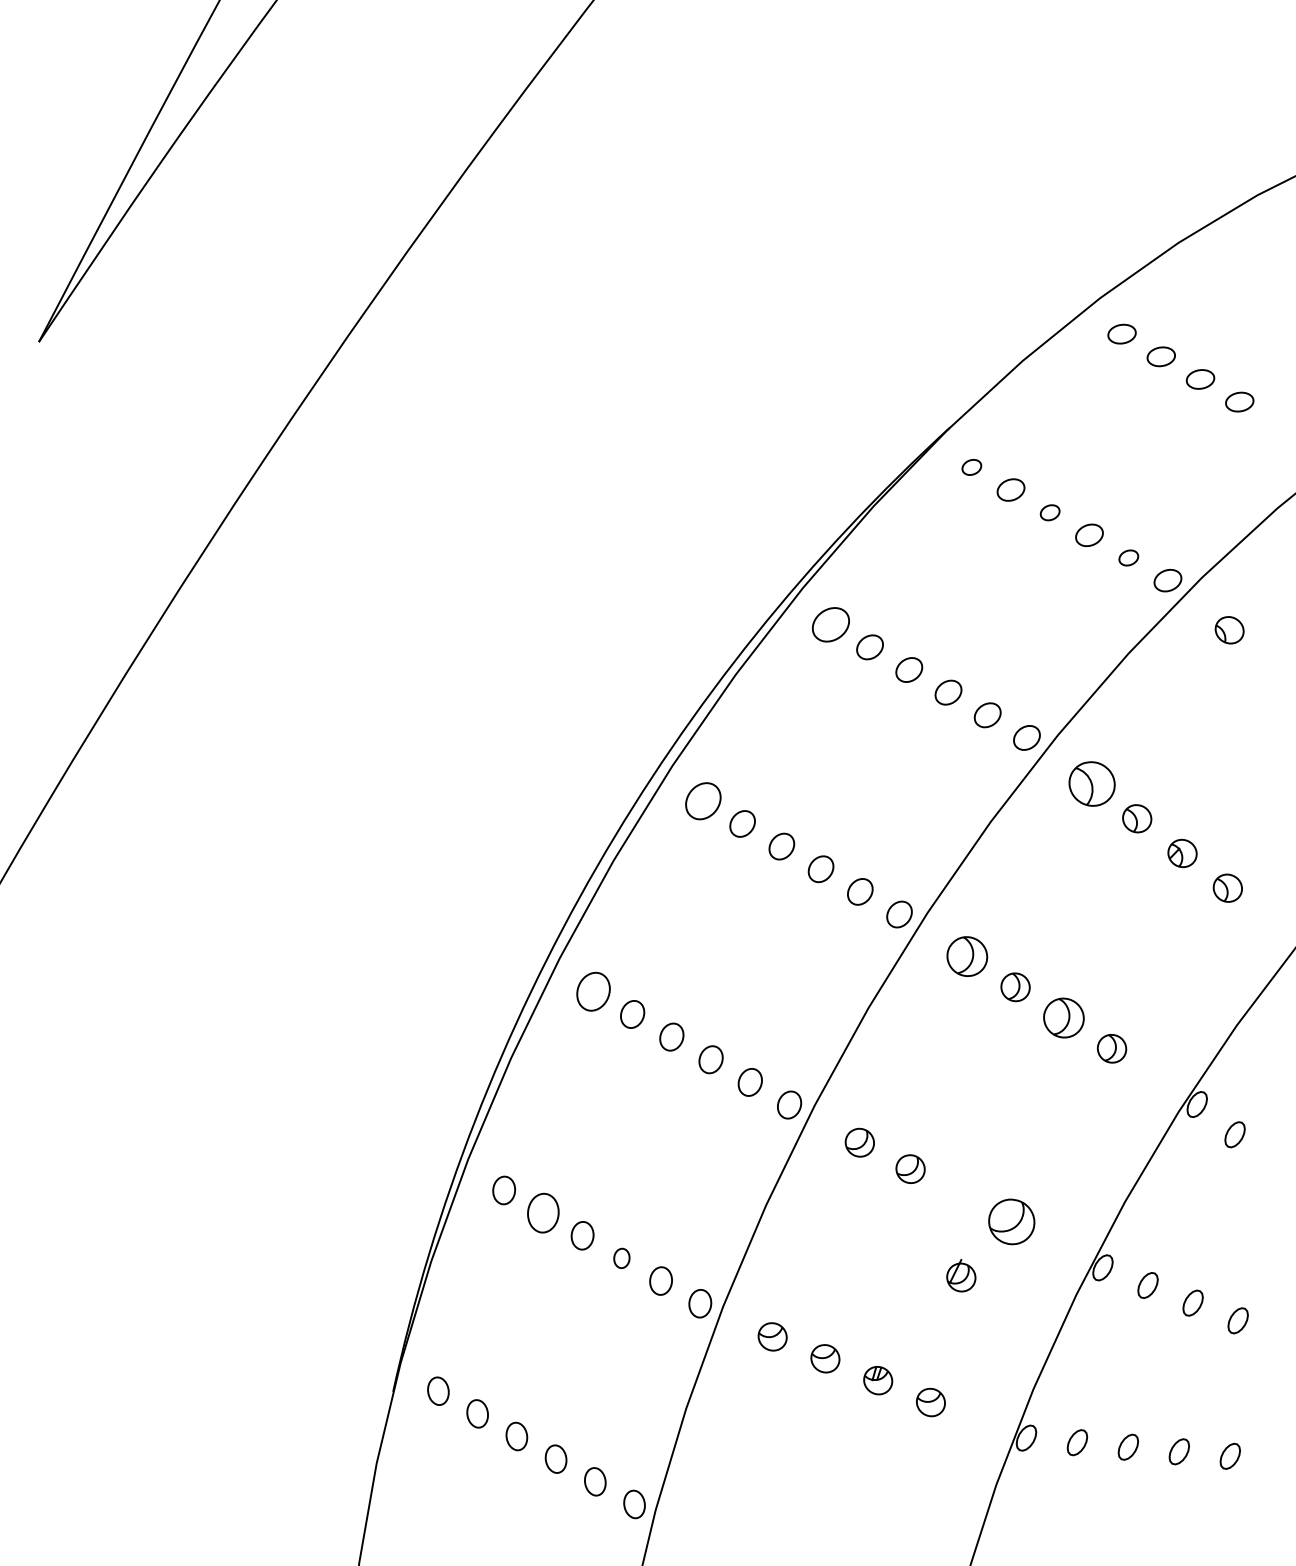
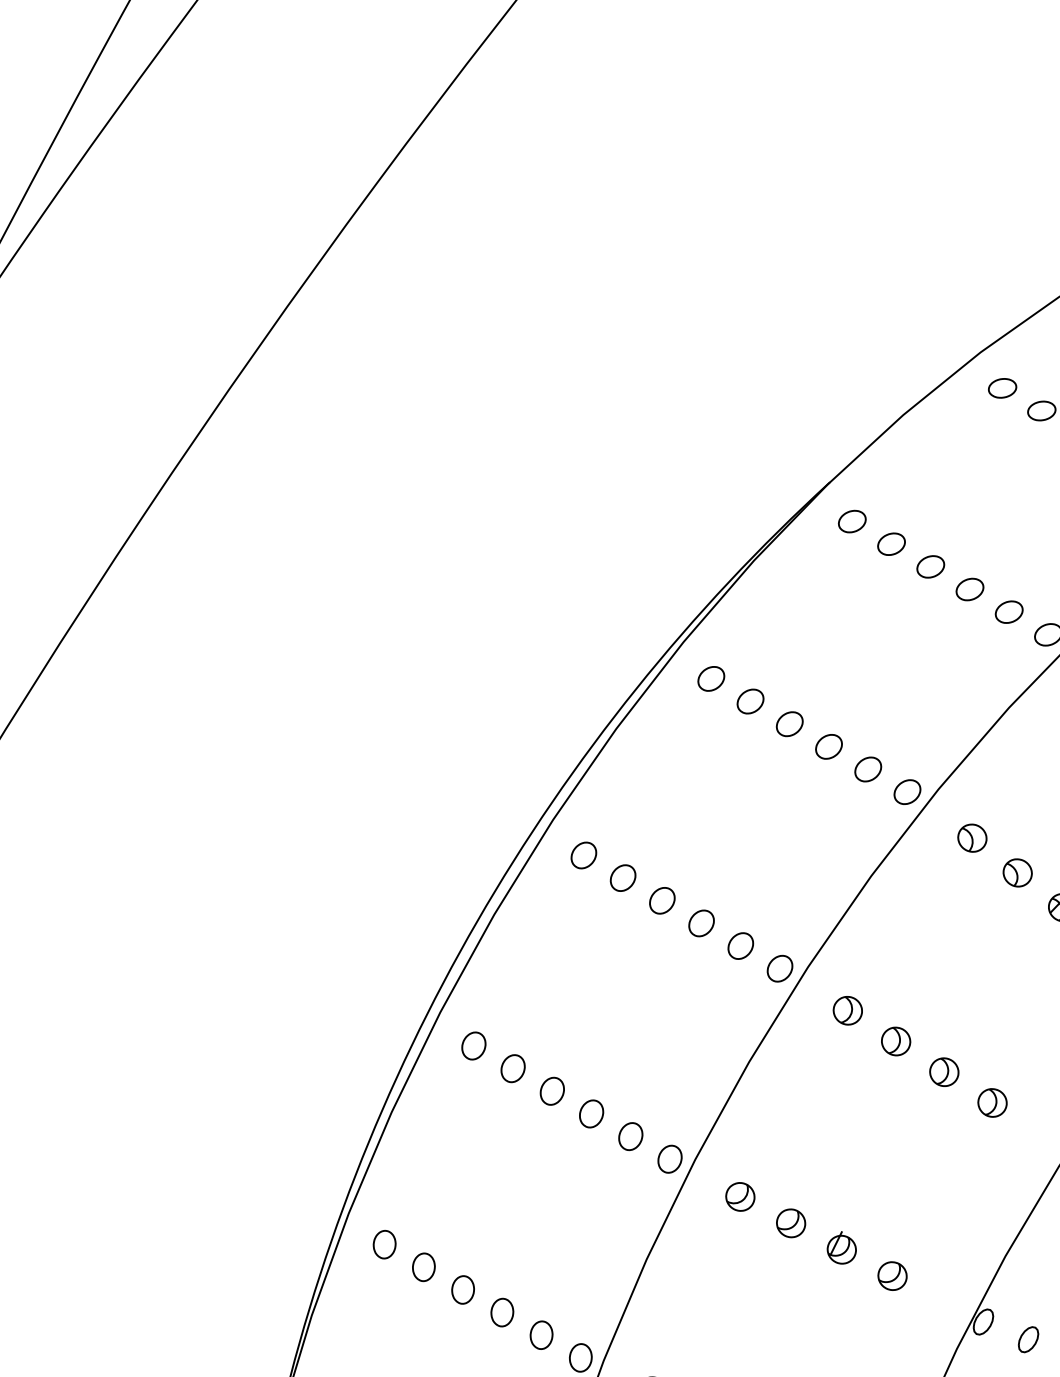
part: (971, 467) -> (852, 521), size x1.43
part: (1049, 512) -> (930, 566), size x1.43
part: (1128, 557) -> (1009, 611), size x1.43
part: (830, 624) -> (711, 678), size x0.71
part: (1091, 783) -> (972, 837), size x0.62
part: (703, 801) -> (584, 855), size x0.71
part: (967, 956) -> (848, 1010), size x0.71
part: (592, 991) -> (473, 1045), size x0.71
part: (1063, 1017) -> (944, 1071), size x0.71
part: (543, 1212) -> (424, 1266), size x0.71
part: (1012, 1221) -> (893, 1275), size x0.62
part: (621, 1258) -> (502, 1312), size x1.43
part: (961, 1275) -> (842, 1247), moved

